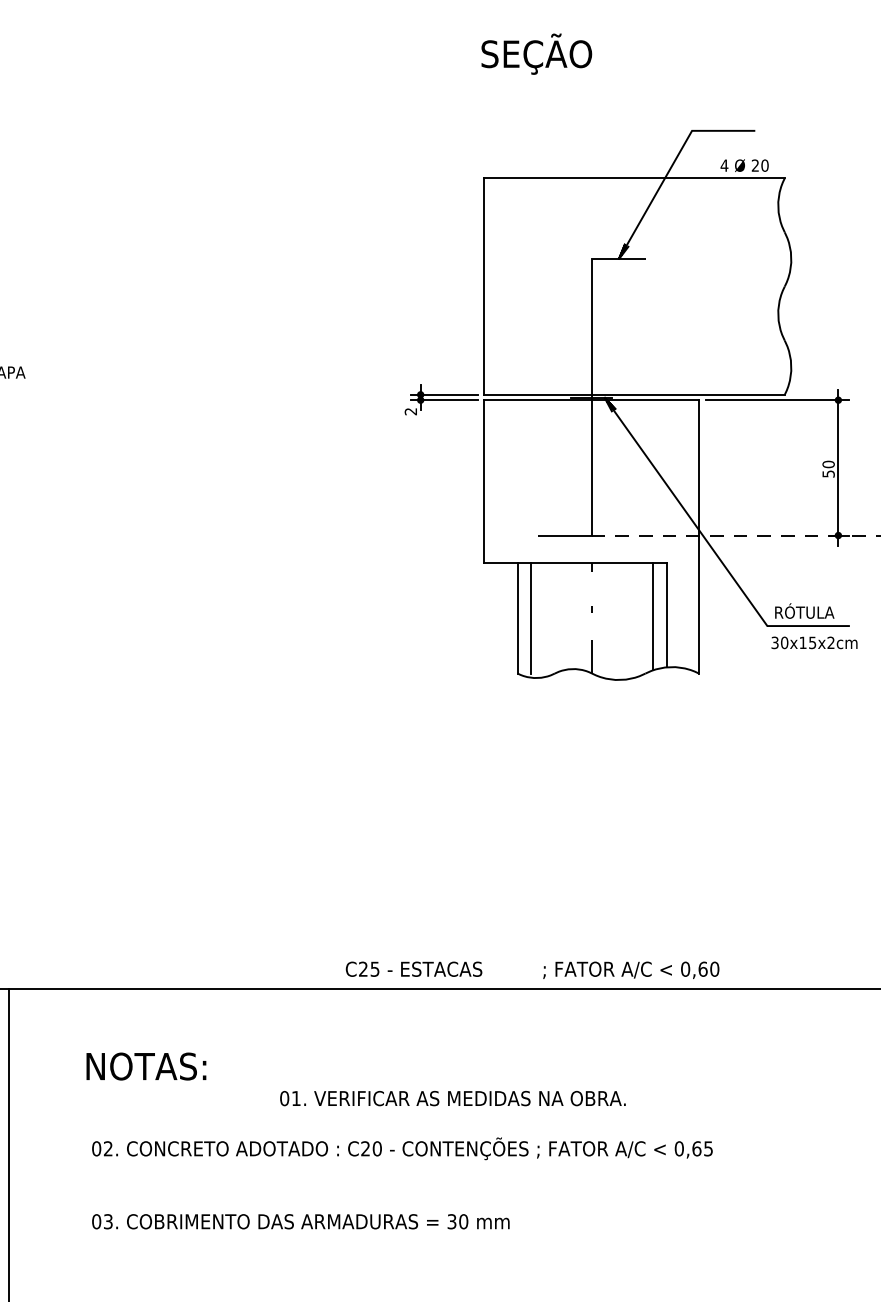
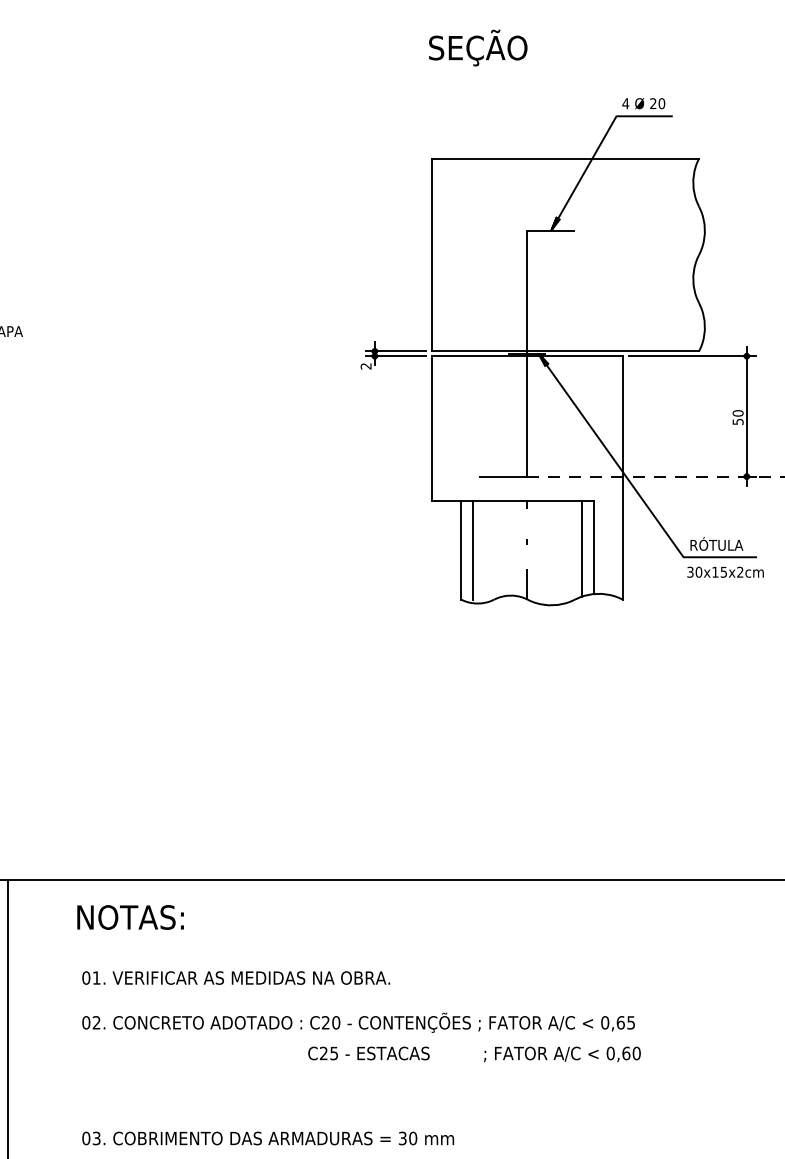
text: (744, 165) -> (643, 103), moved
text: (532, 969) -> (474, 1053), moved
text: (146, 1066) -> (130, 917), moved
text: (452, 1098) -> (235, 977), moved
text: (300, 1221) -> (267, 1138), moved

